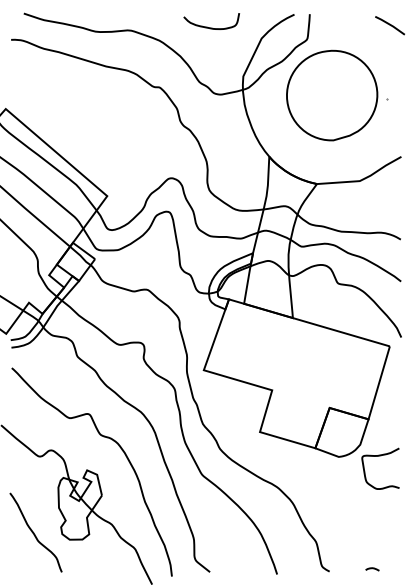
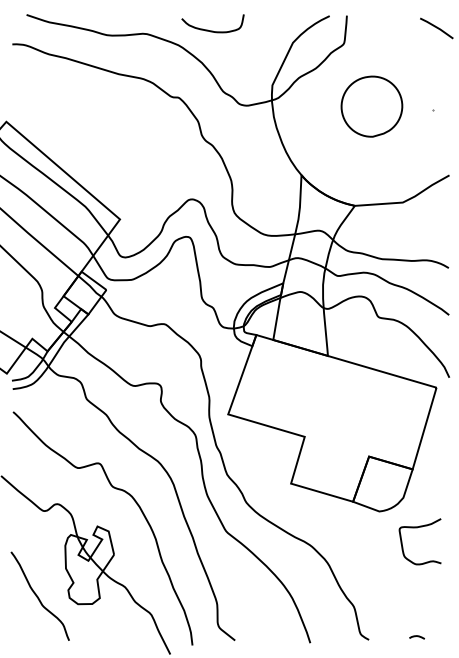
curve: (211, 27) -> (212, 30), moved
part: (331, 95) -> (371, 106), size x0.6
curve: (378, 456) -> (417, 528), moved

